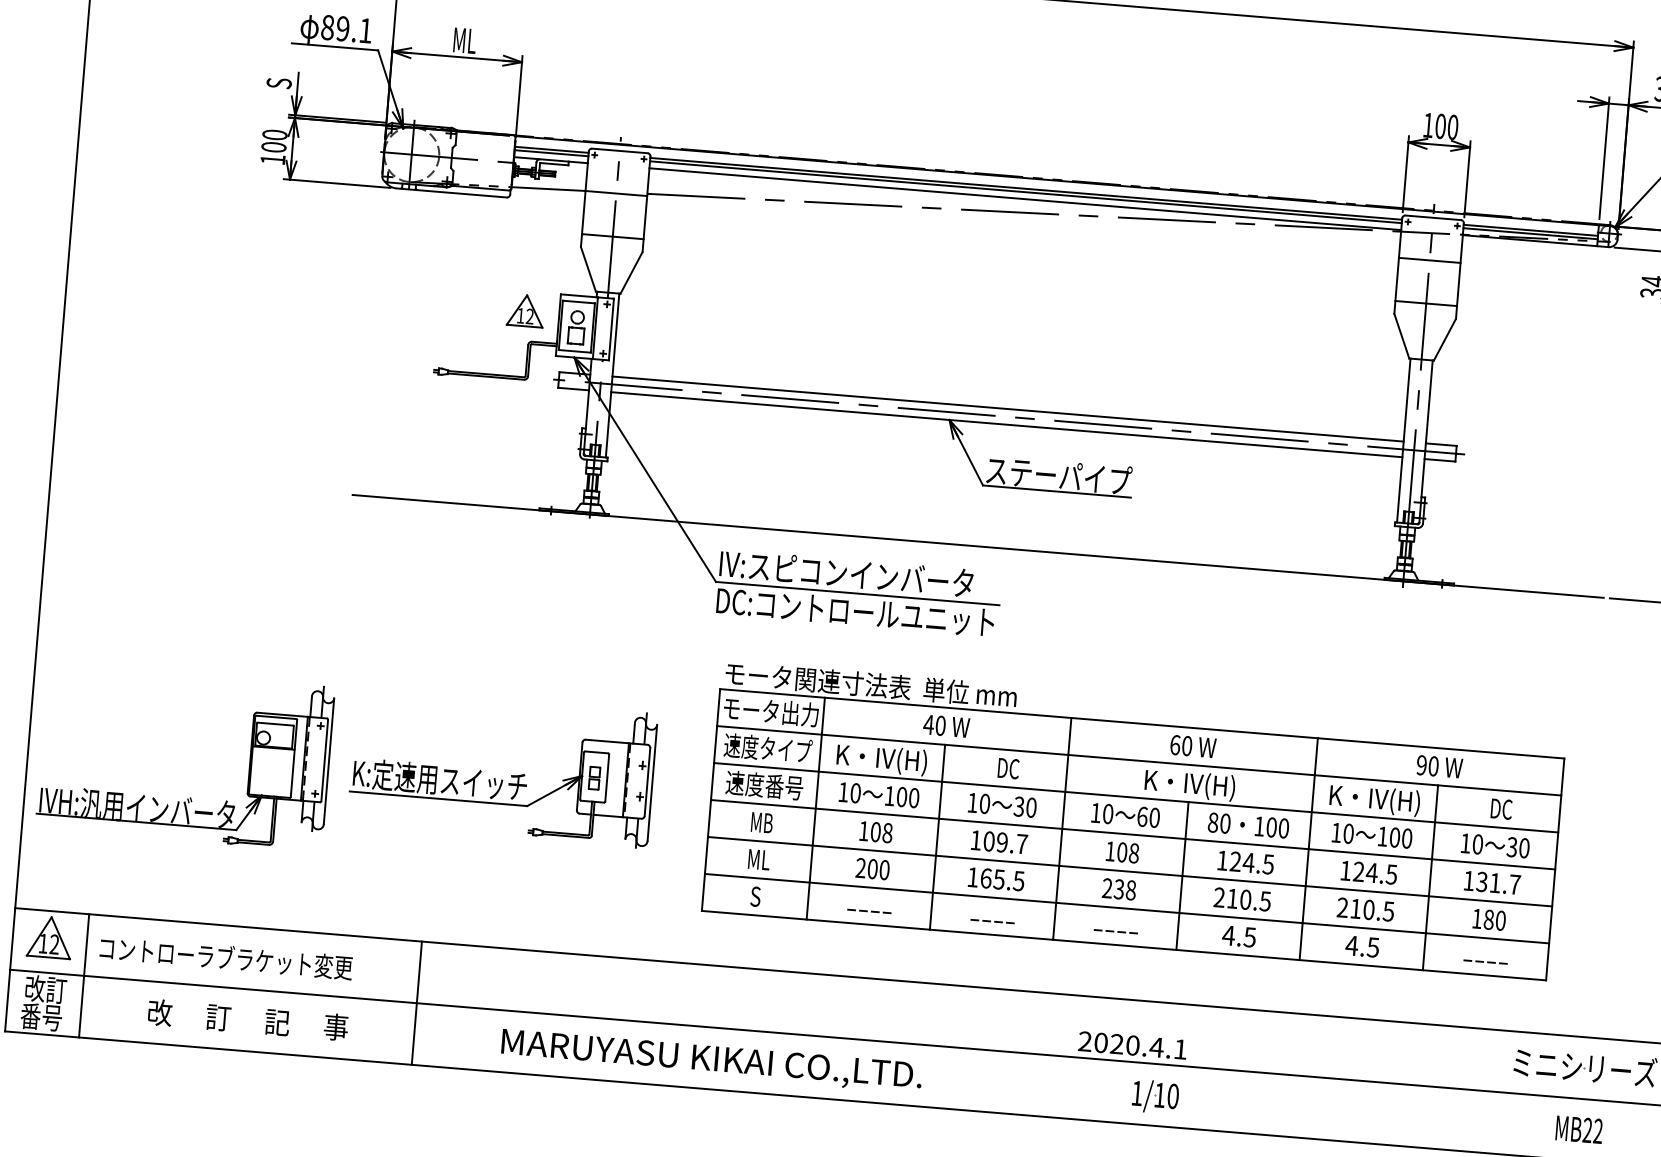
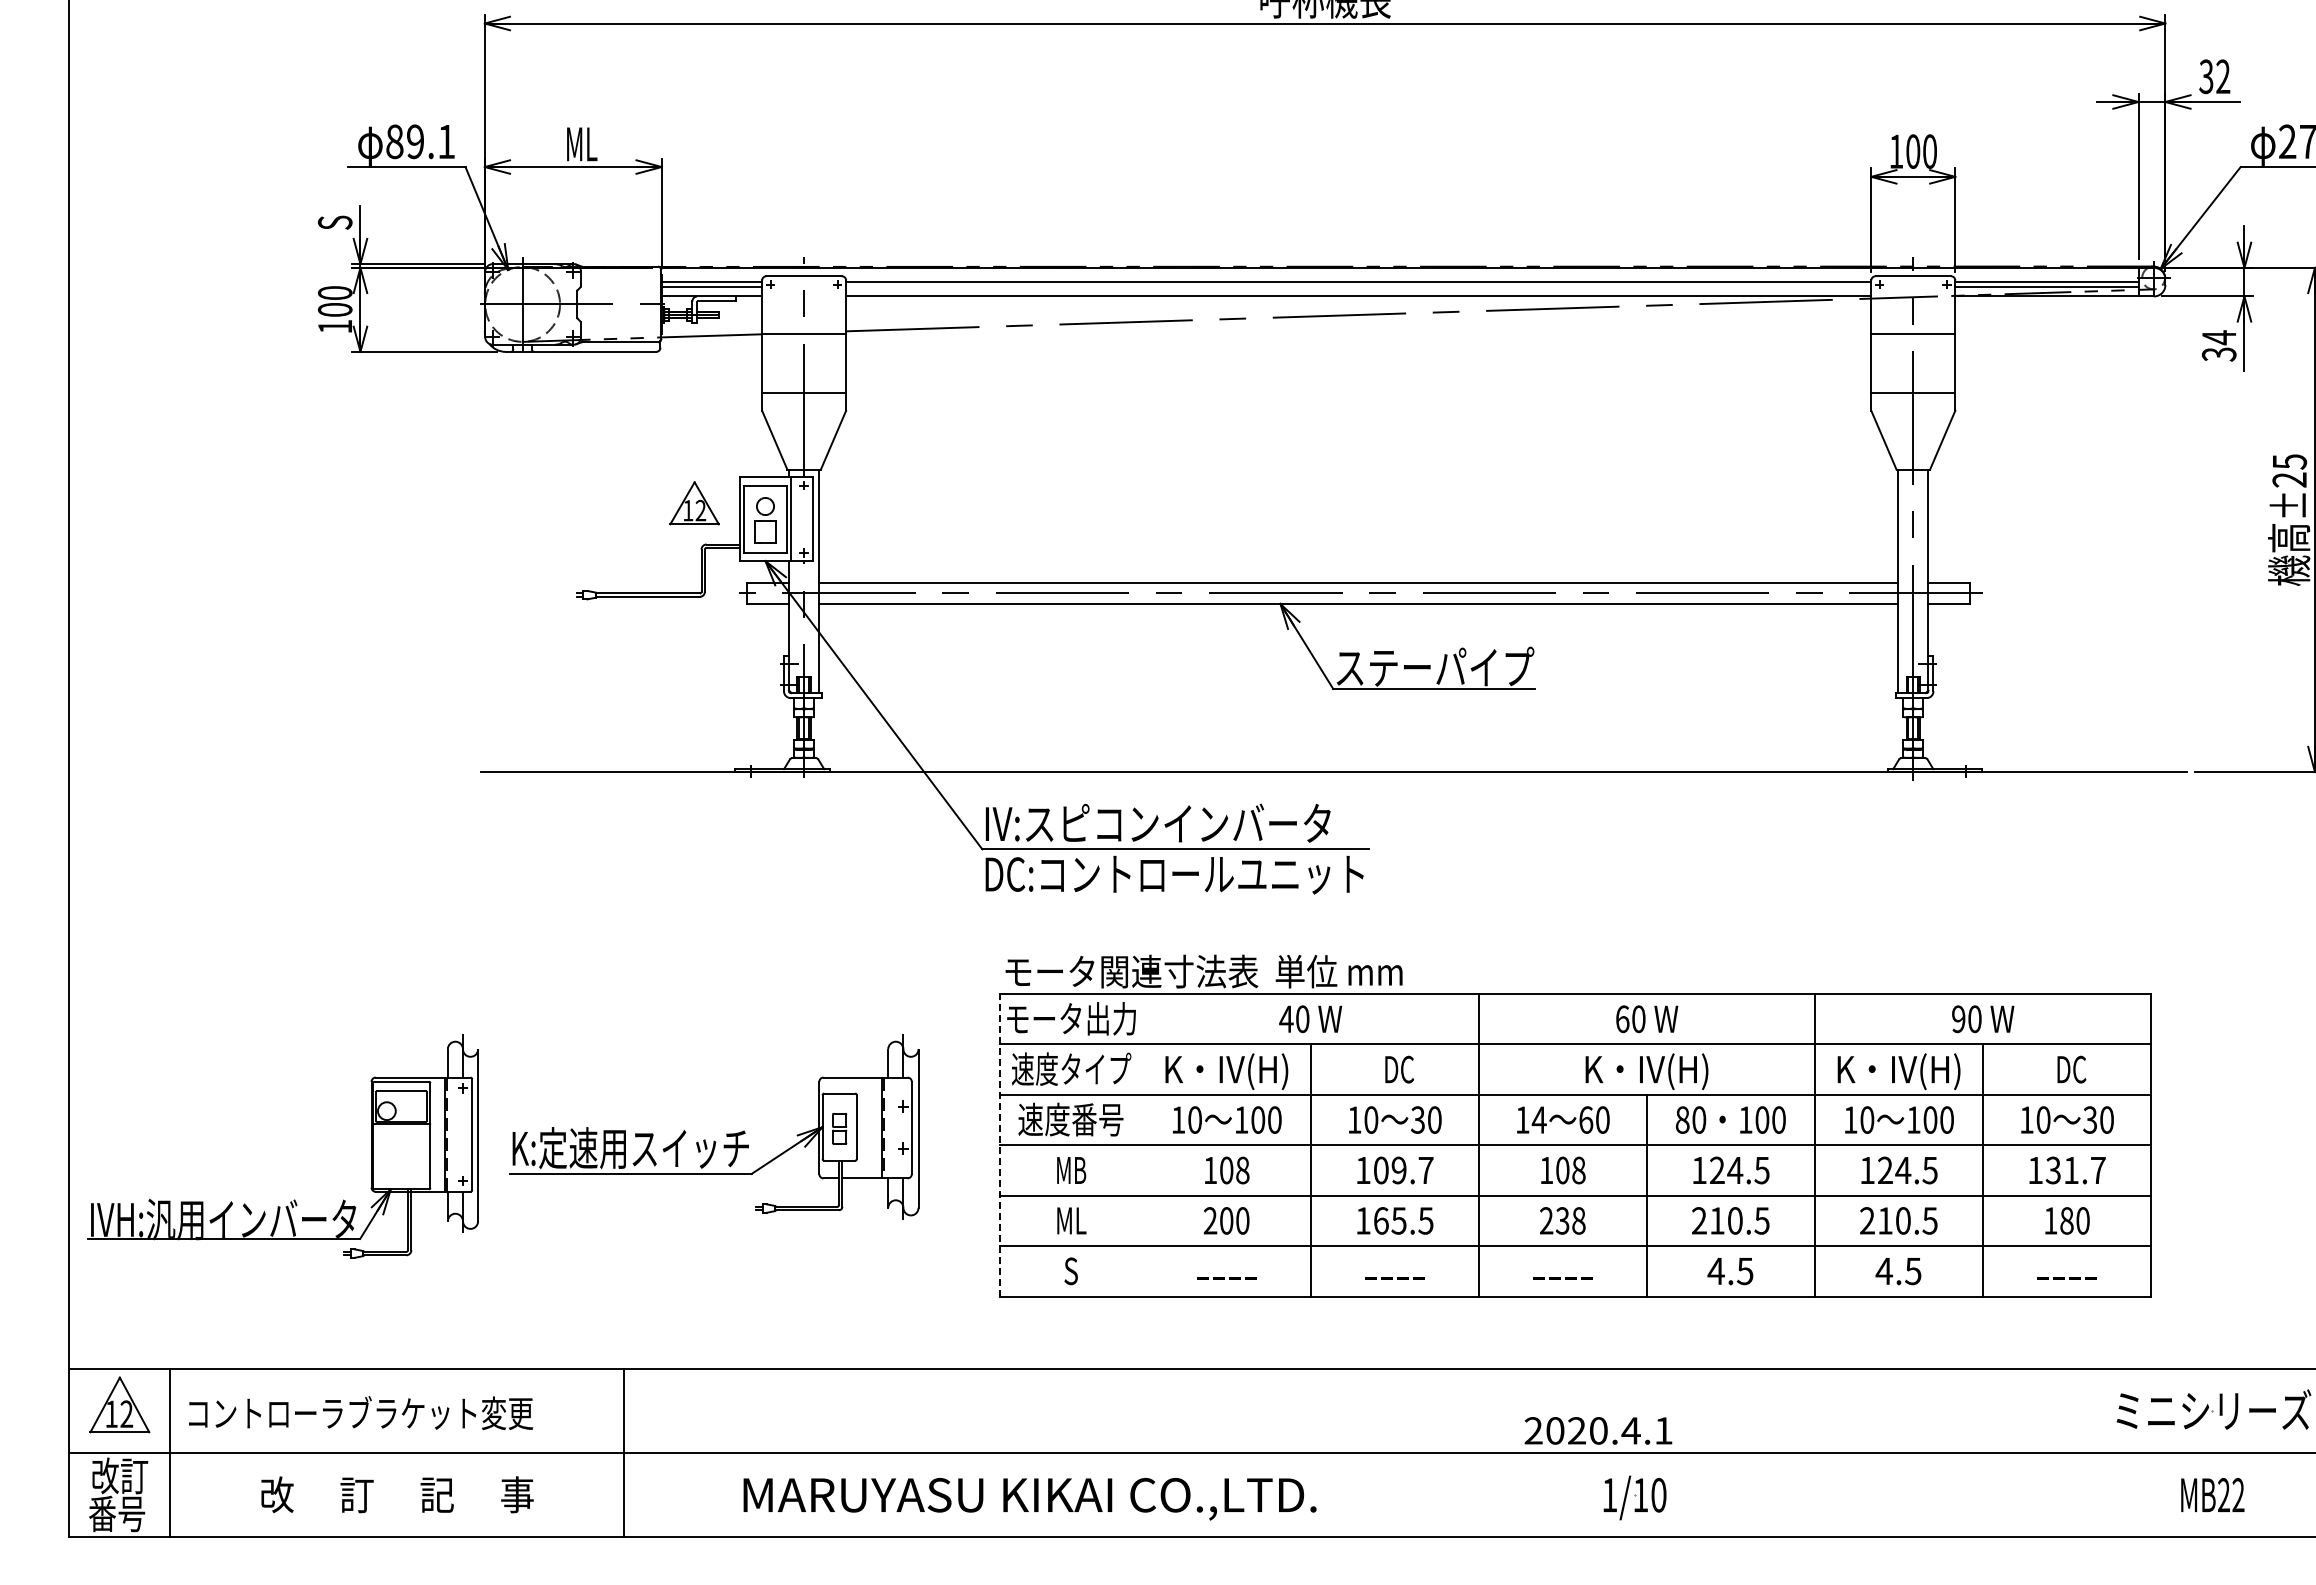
line: (1025, 191) -> (1358, 286), removed
line: (710, 799) -> (999, 1144), solid -> dashed
line: (815, 808) -> (1142, 1145), removed
text: (1107, 813) -> (1538, 1119), 10 -> 14

